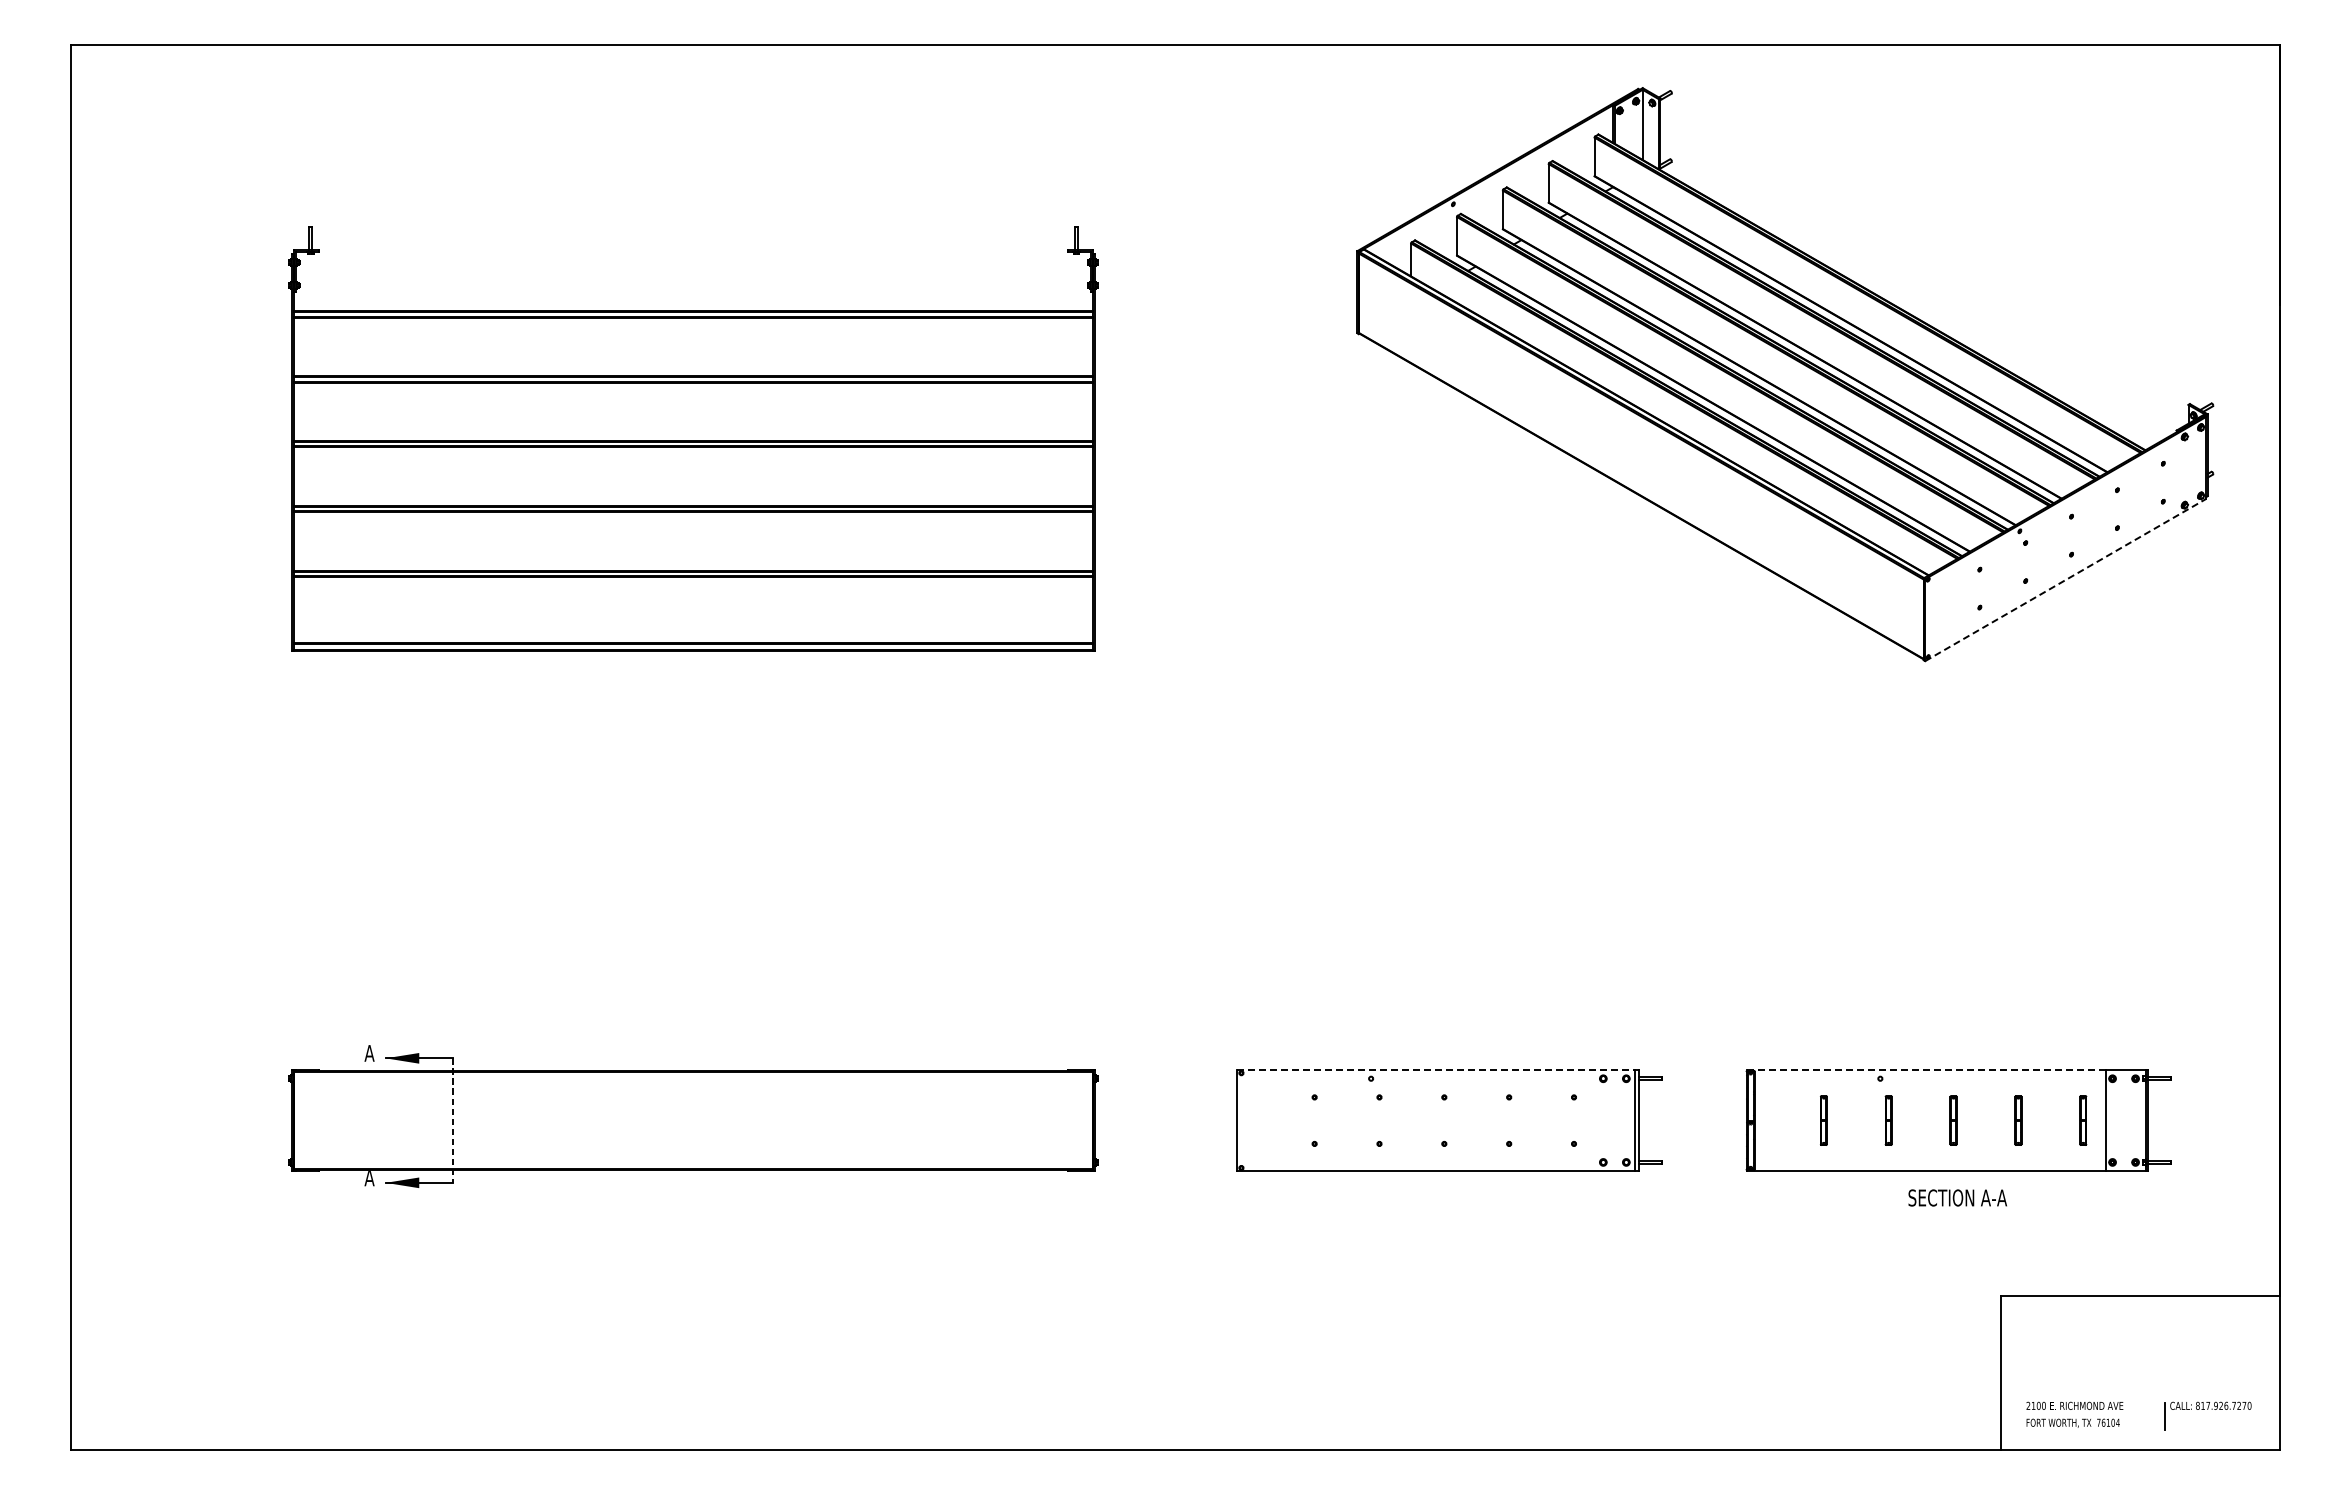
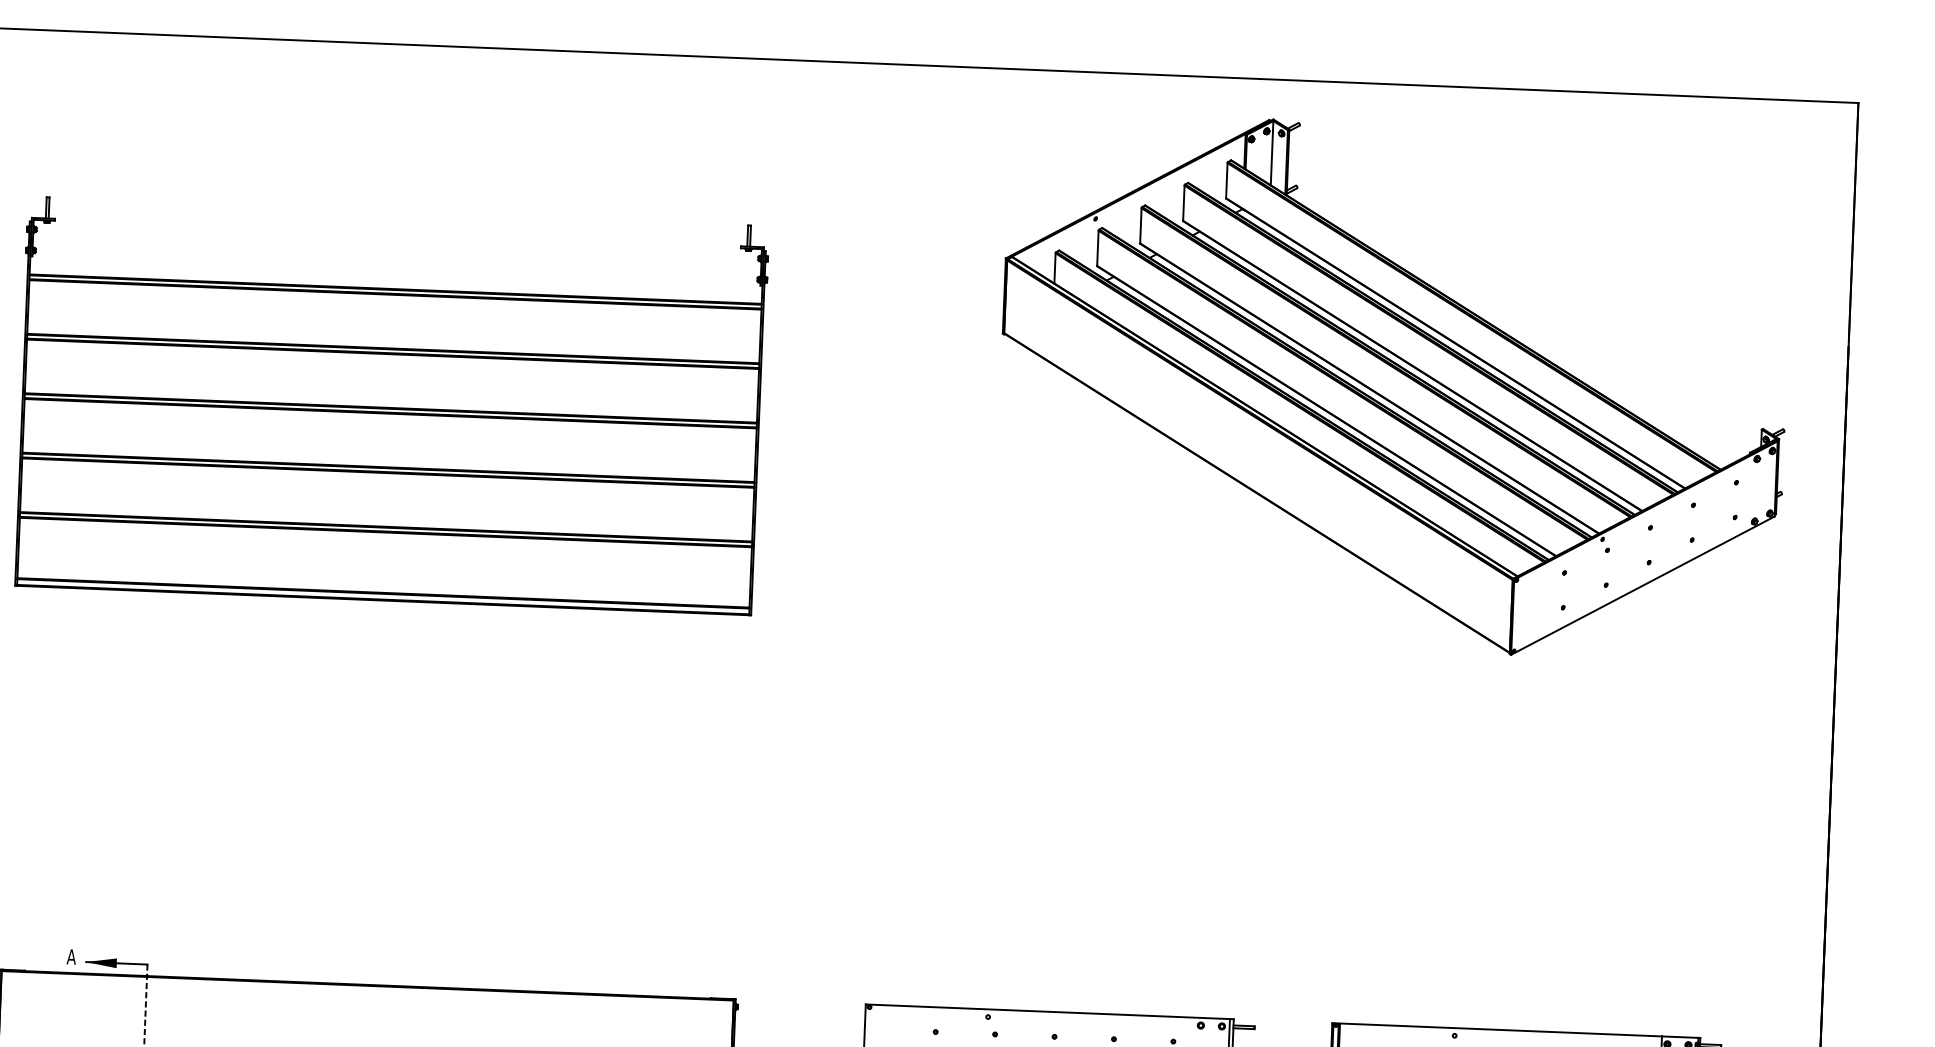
line: (2066, 579) -> (1643, 585), dashed -> solid
line: (1435, 1070) -> (1047, 1011), dashed -> solid
line: (1926, 1070) -> (1497, 1029), dashed -> solid

